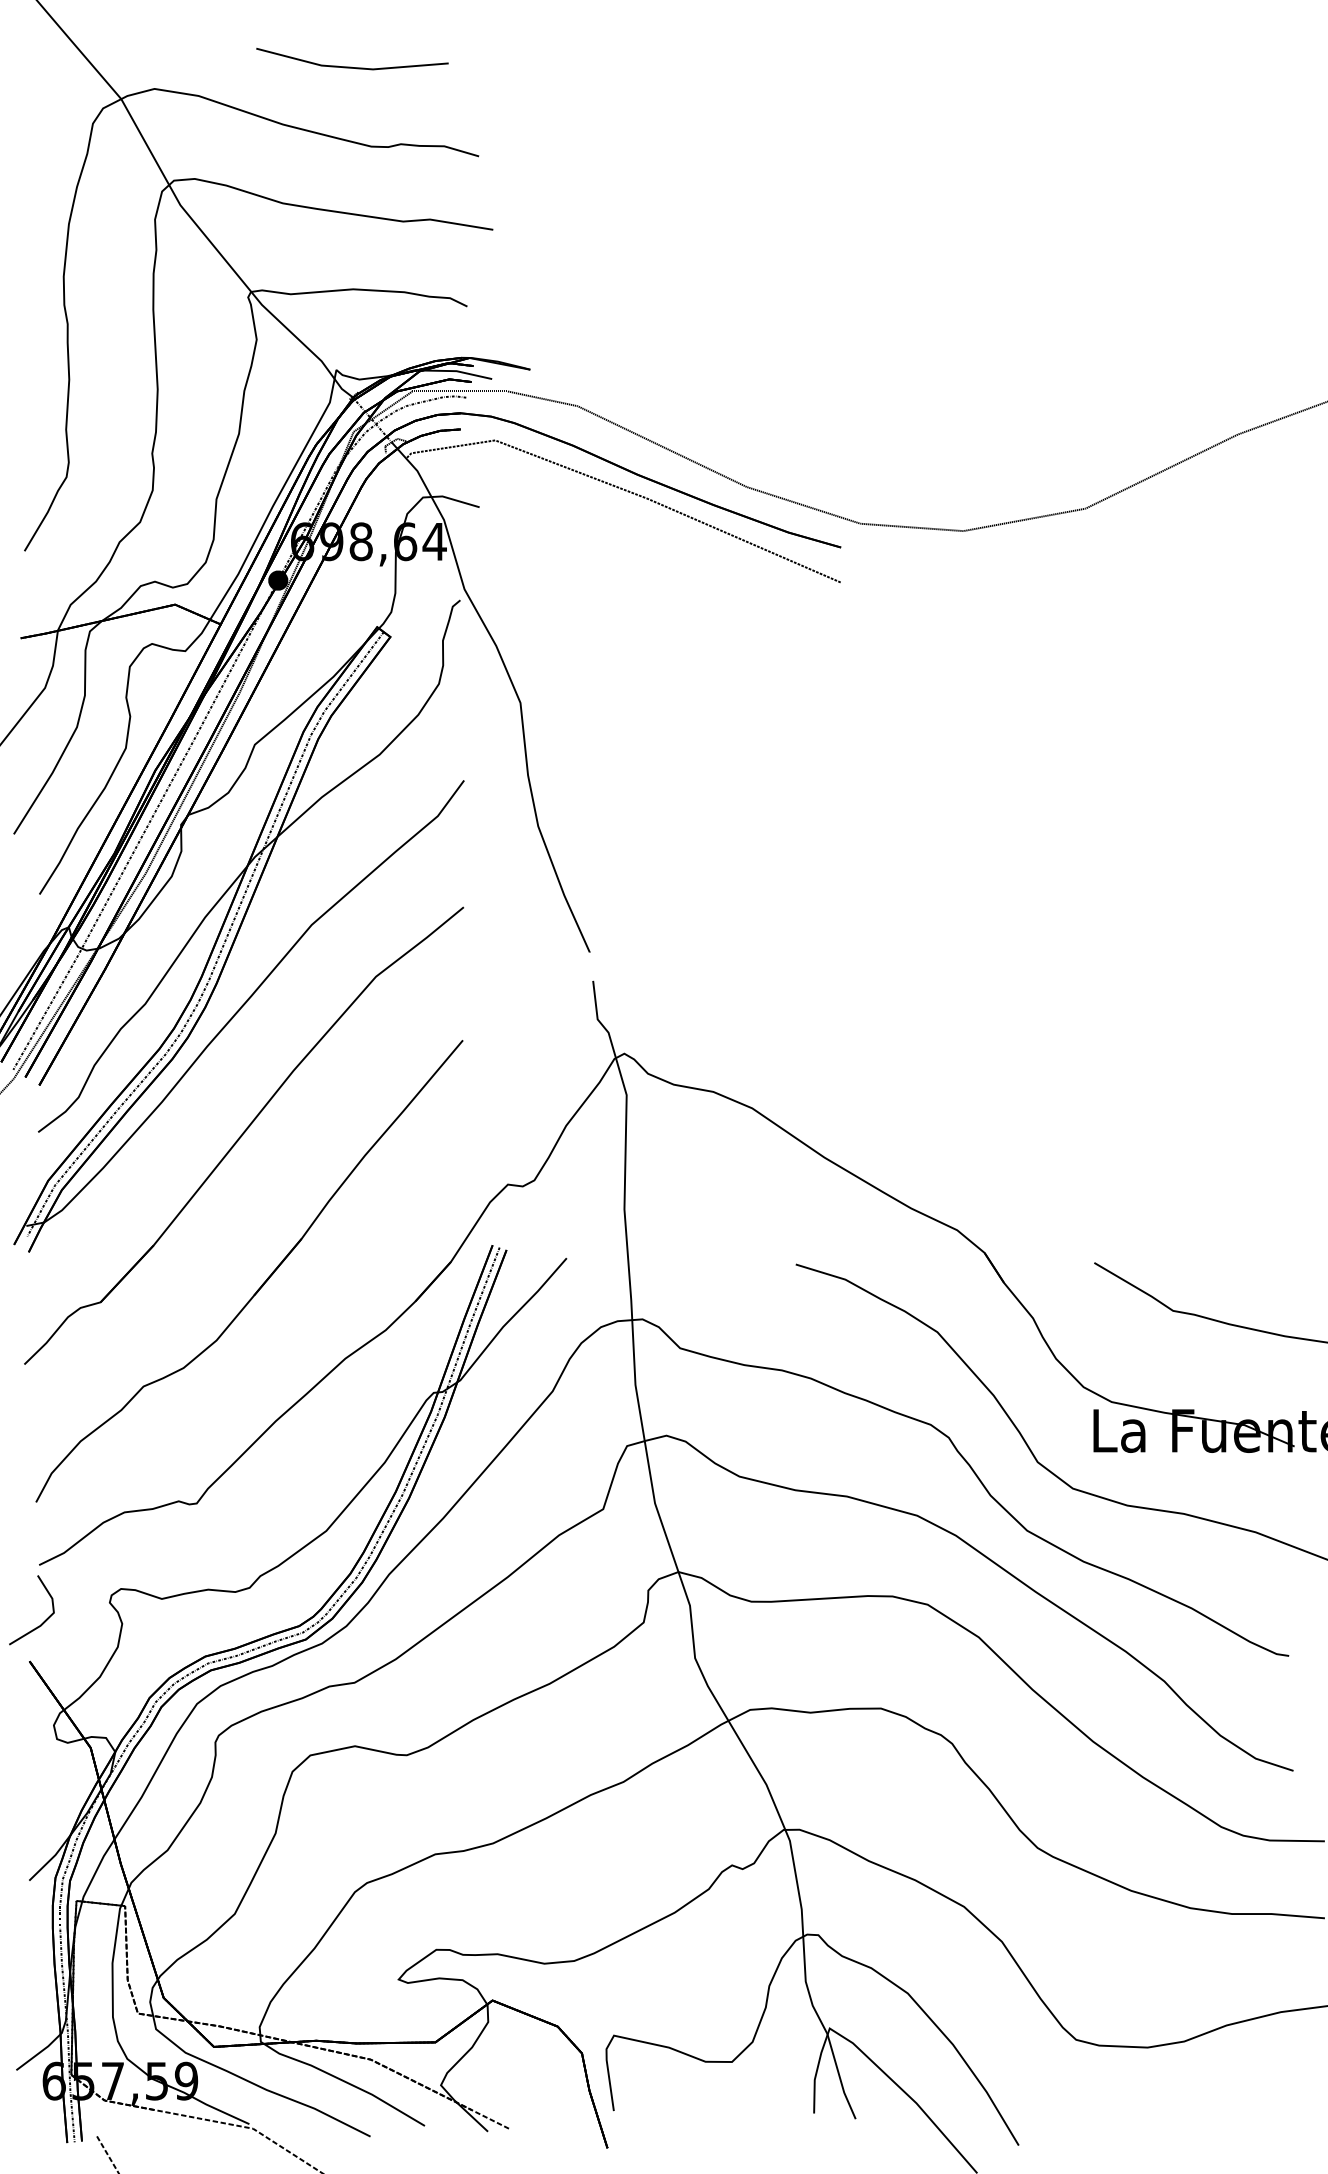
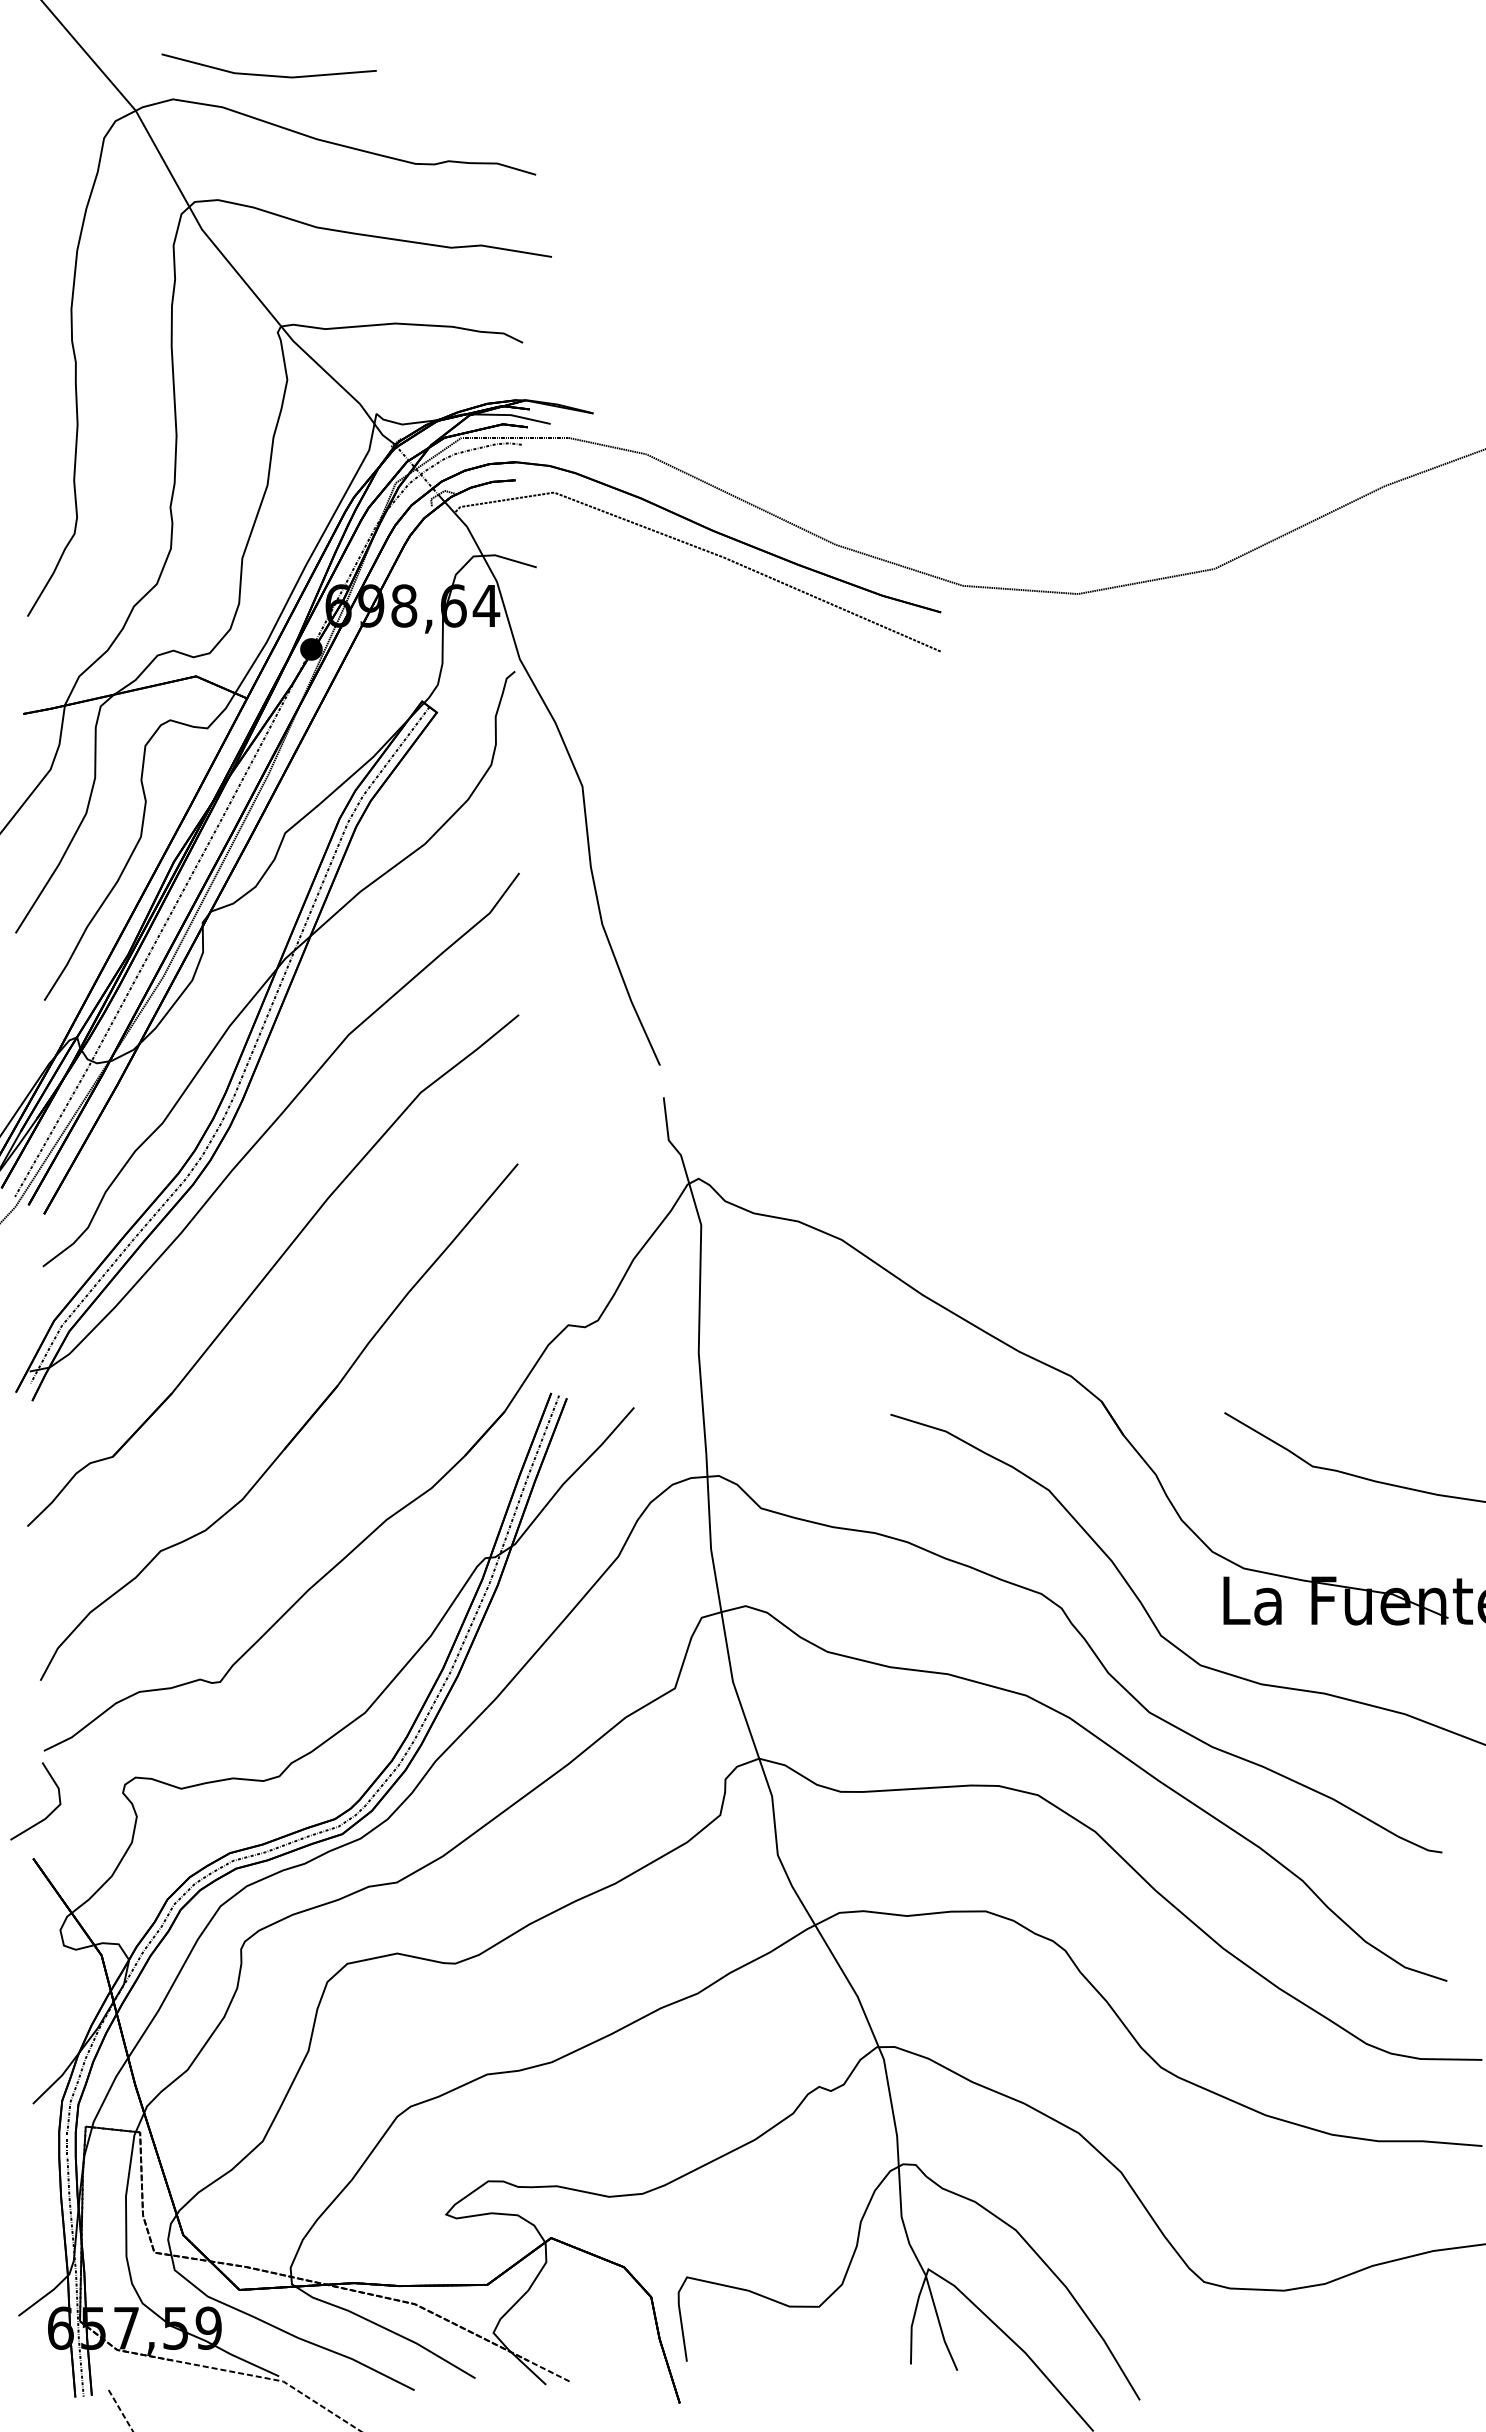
line: (351, 66) -> (268, 74), moved

